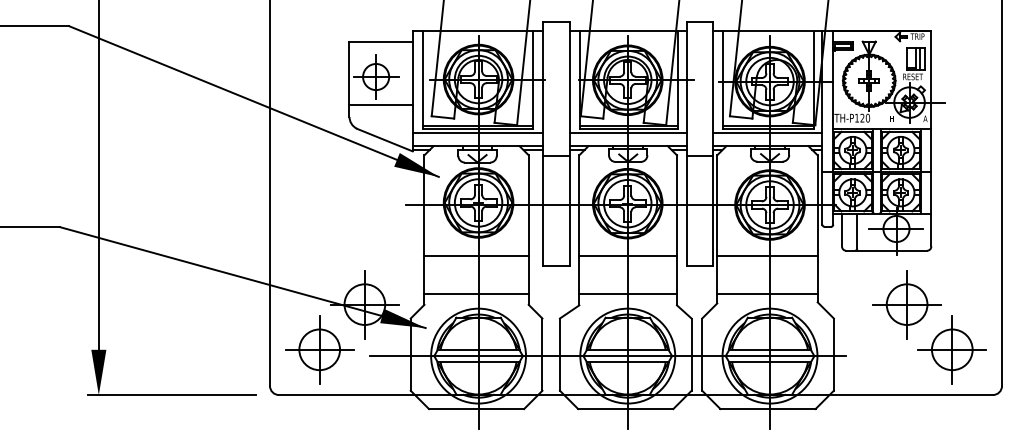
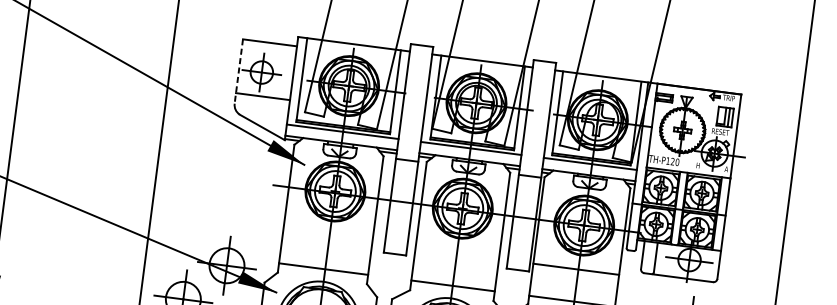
line: (349, 79) -> (238, 71), solid -> dashed
line: (476, 256) -> (327, 237), removed
line: (627, 256) -> (456, 253), removed

